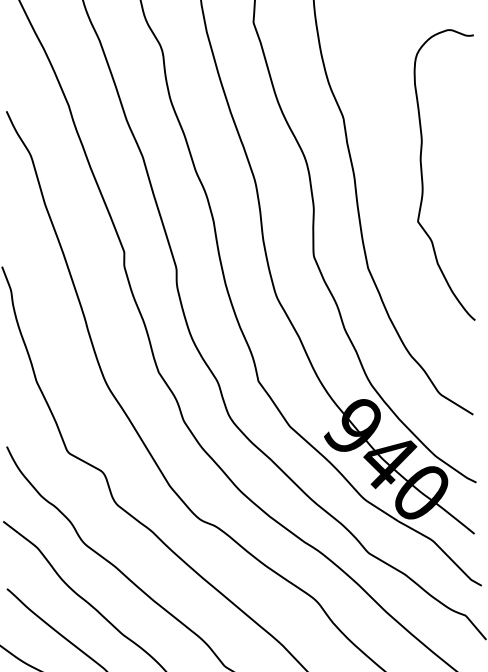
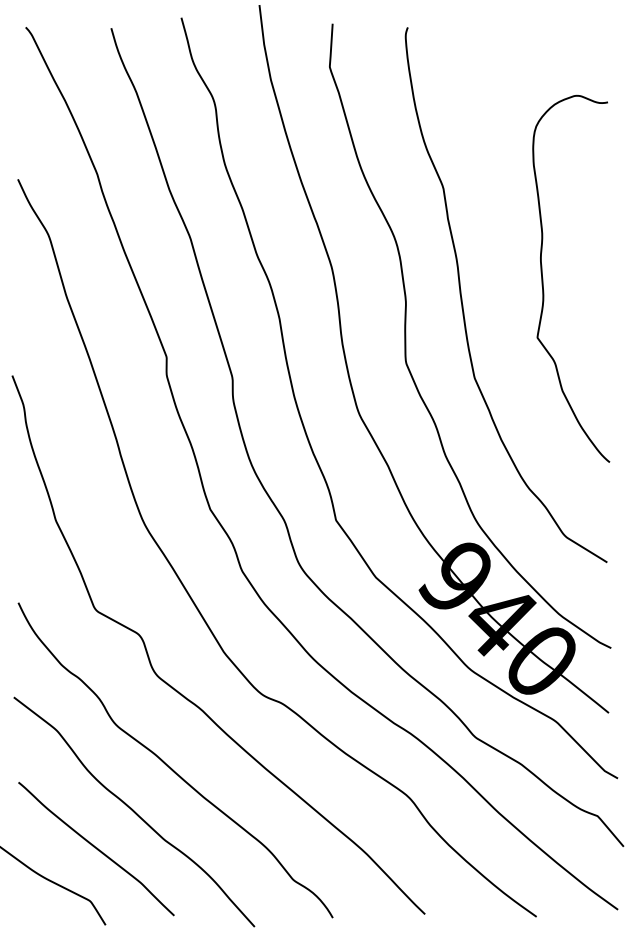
curve: (422, 174) -> (543, 278), moved

